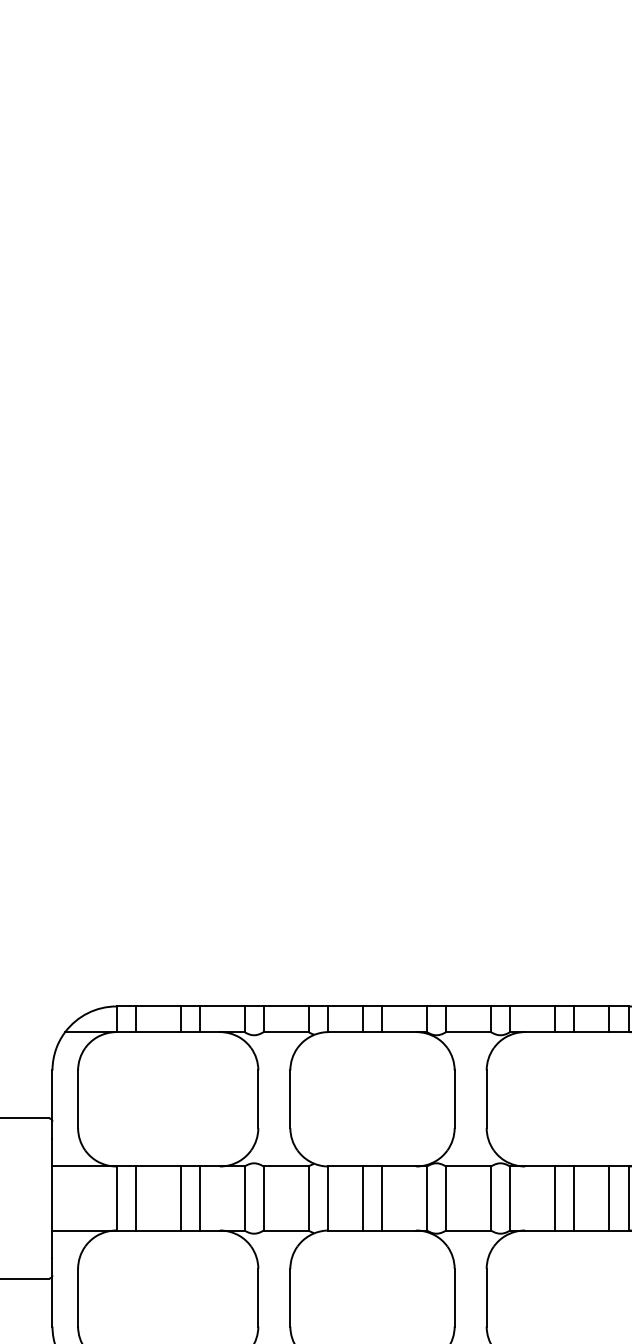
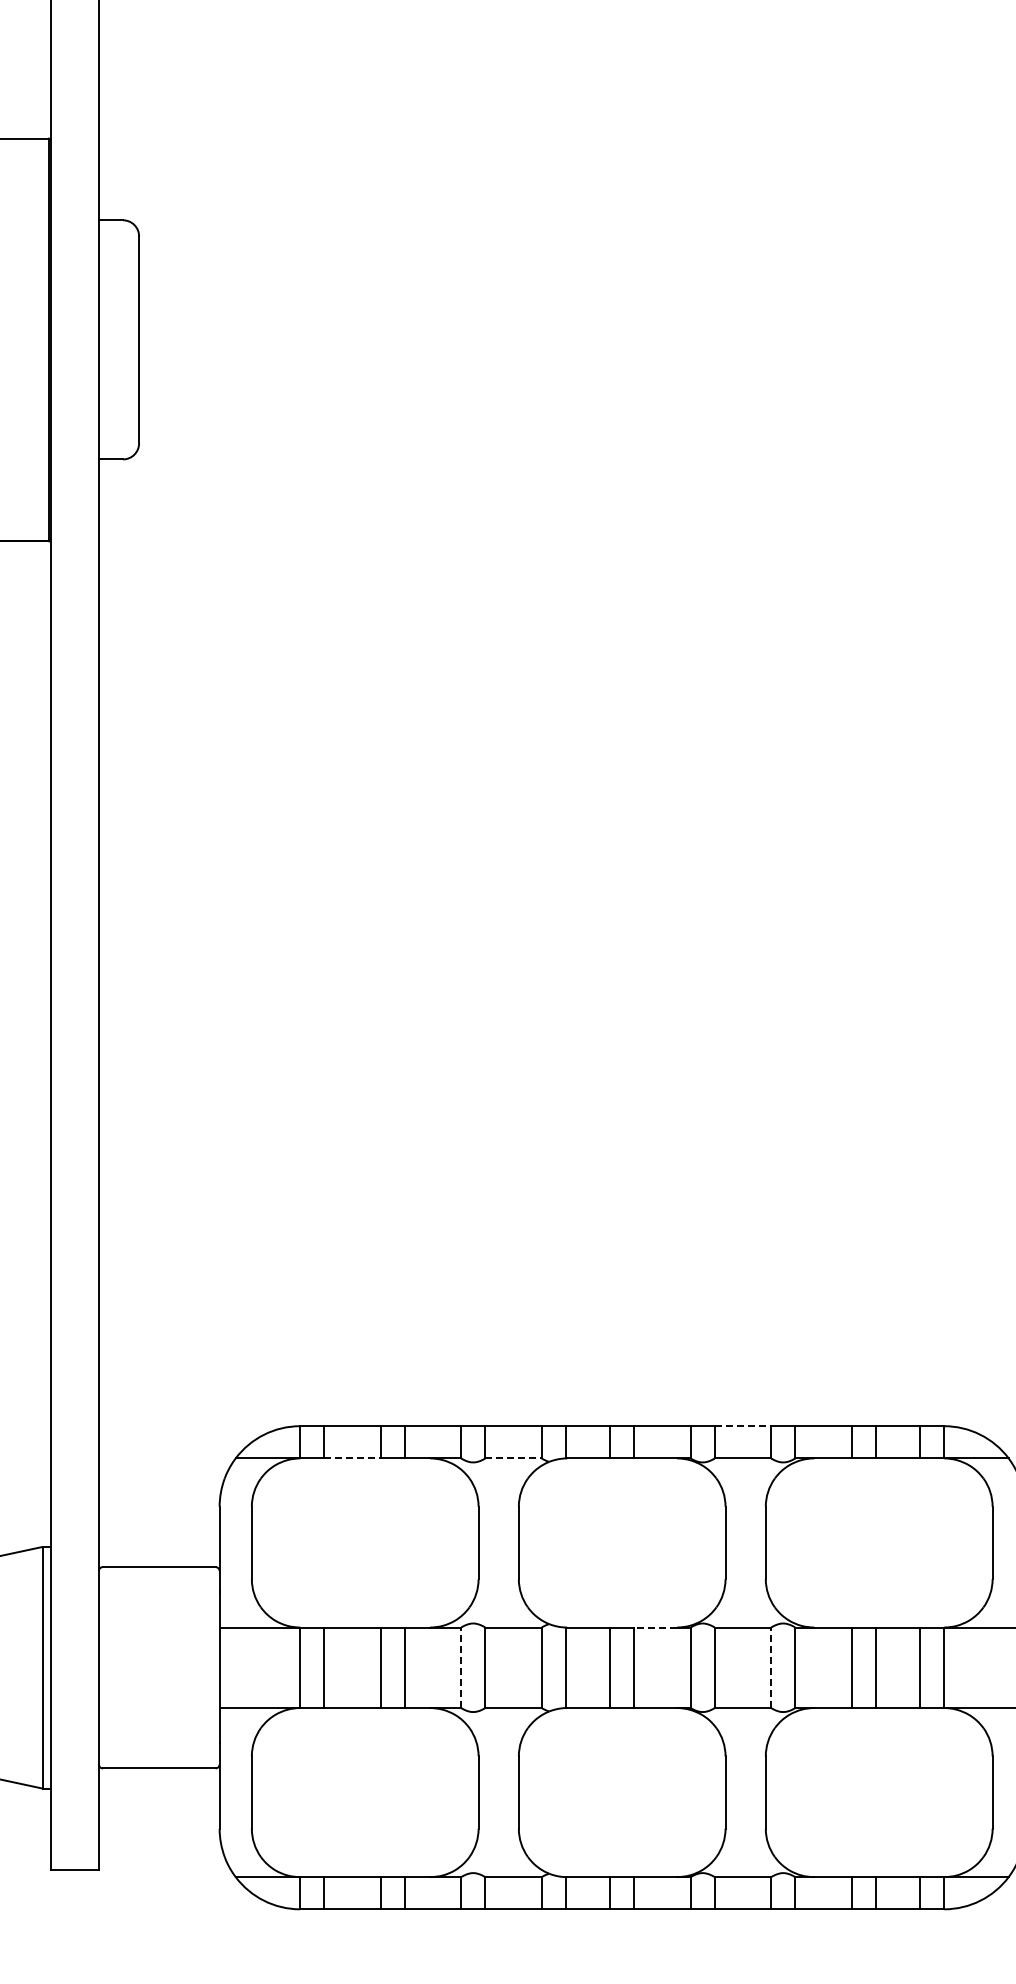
line: (468, 1006) -> (743, 1426), solid -> dashed
line: (158, 1032) -> (353, 1458), solid -> dashed
line: (286, 1032) -> (514, 1458), solid -> dashed
line: (398, 1166) -> (655, 1627), solid -> dashed
line: (244, 1198) -> (461, 1667), solid -> dashed
line: (491, 1198) -> (771, 1667), solid -> dashed

